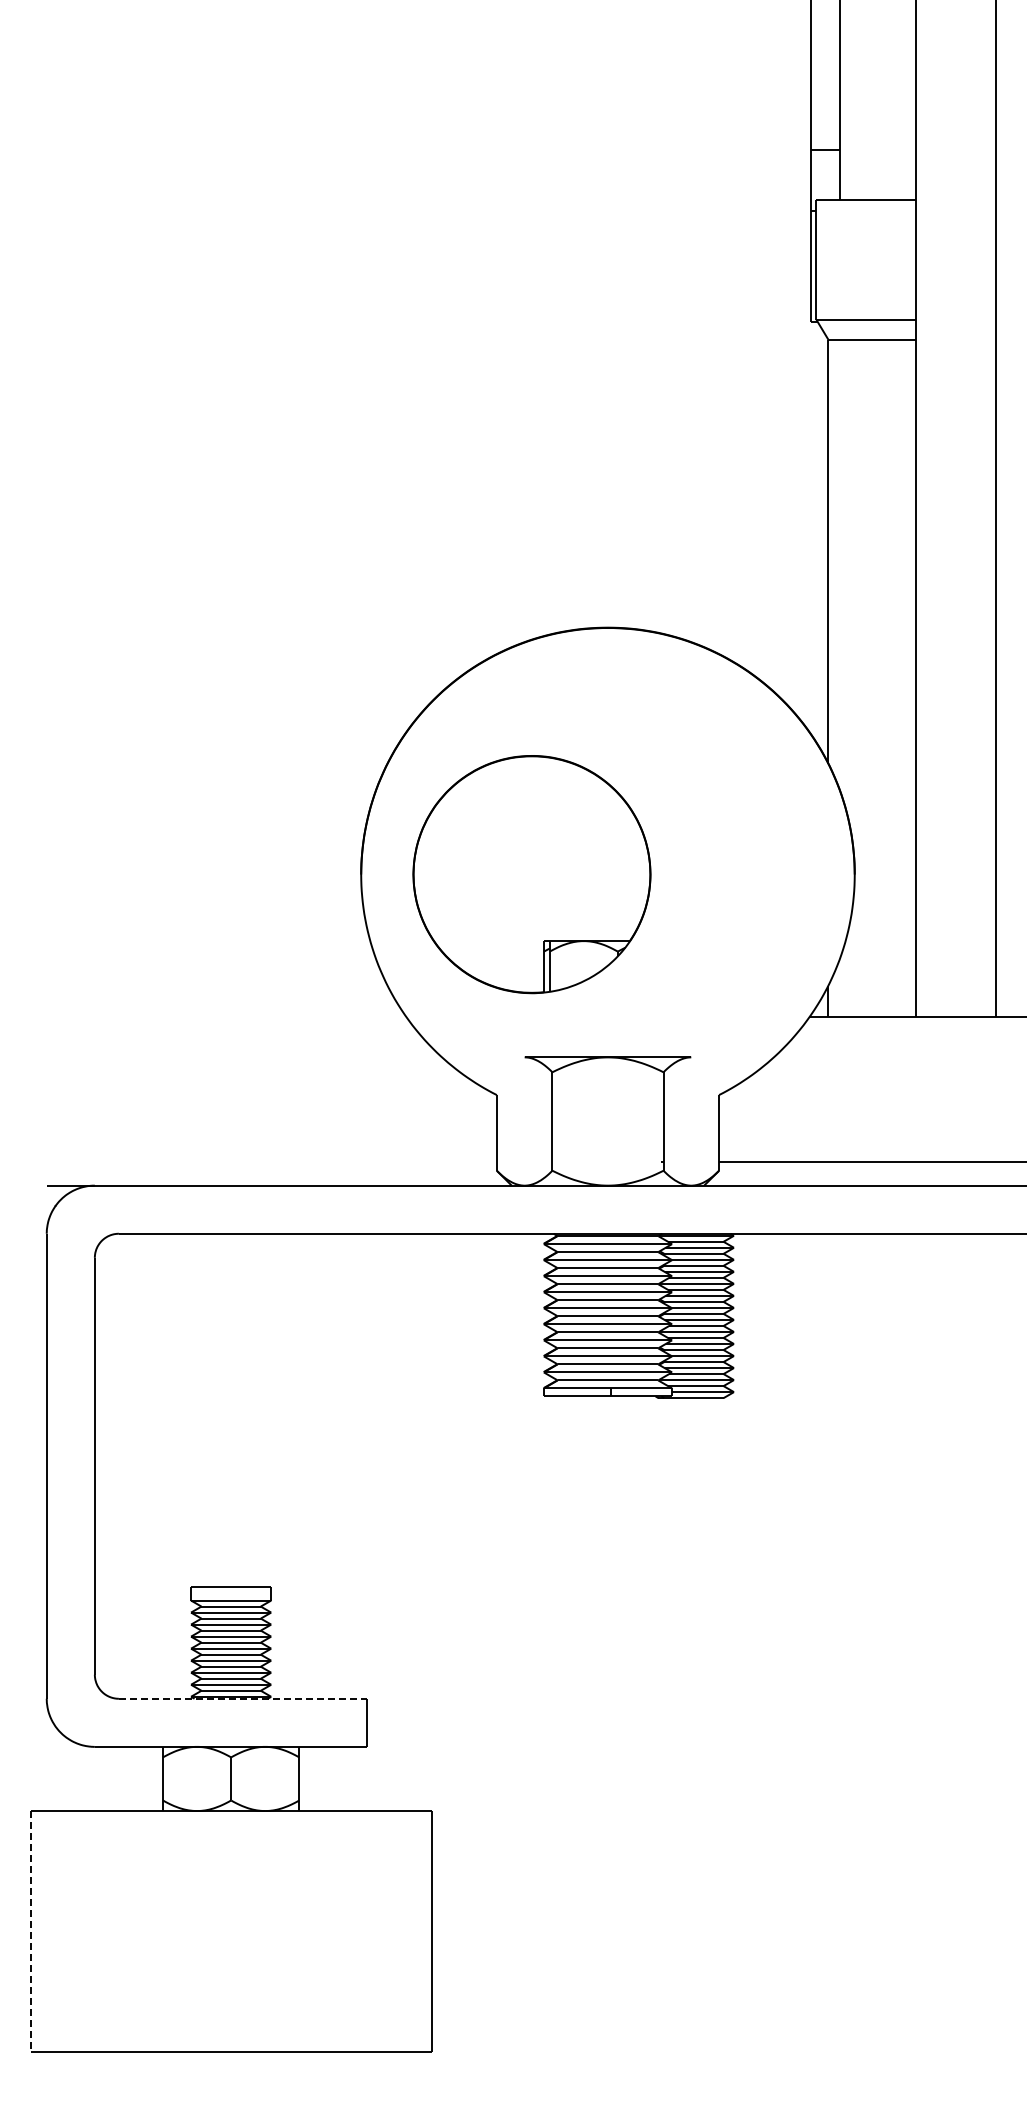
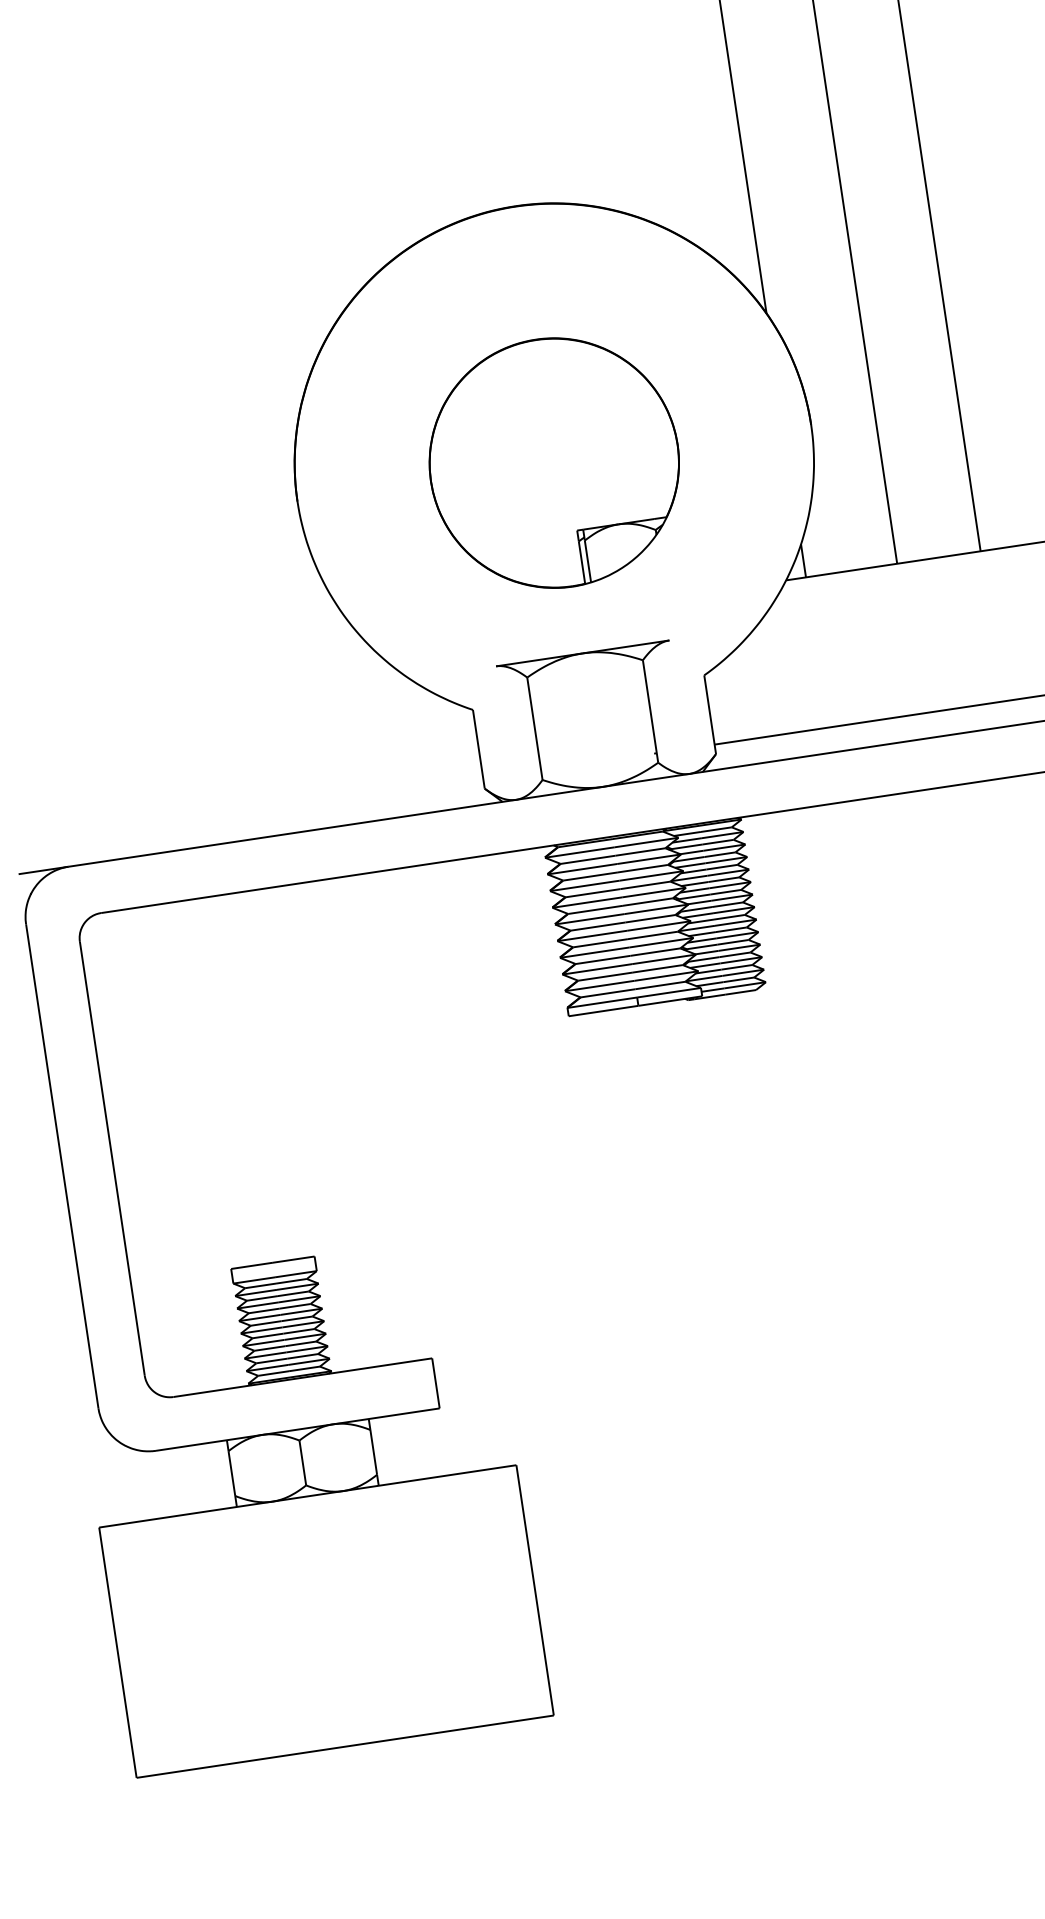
part: (531, 874) -> (553, 463), moved
line: (243, 1698) -> (303, 1377), dashed -> solid
line: (30, 1931) -> (117, 1652), dashed -> solid

